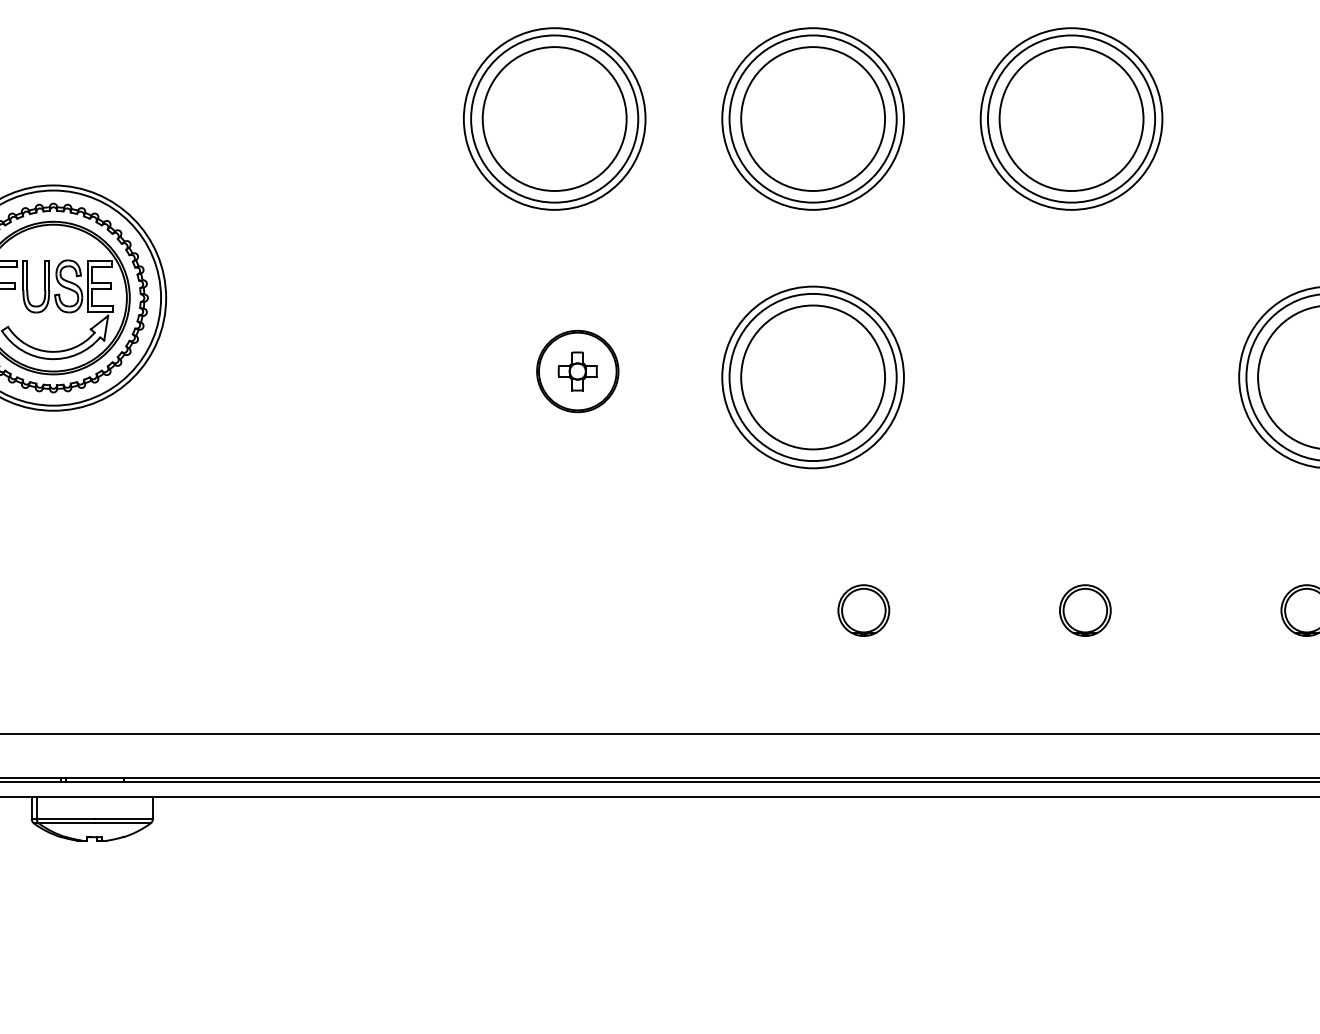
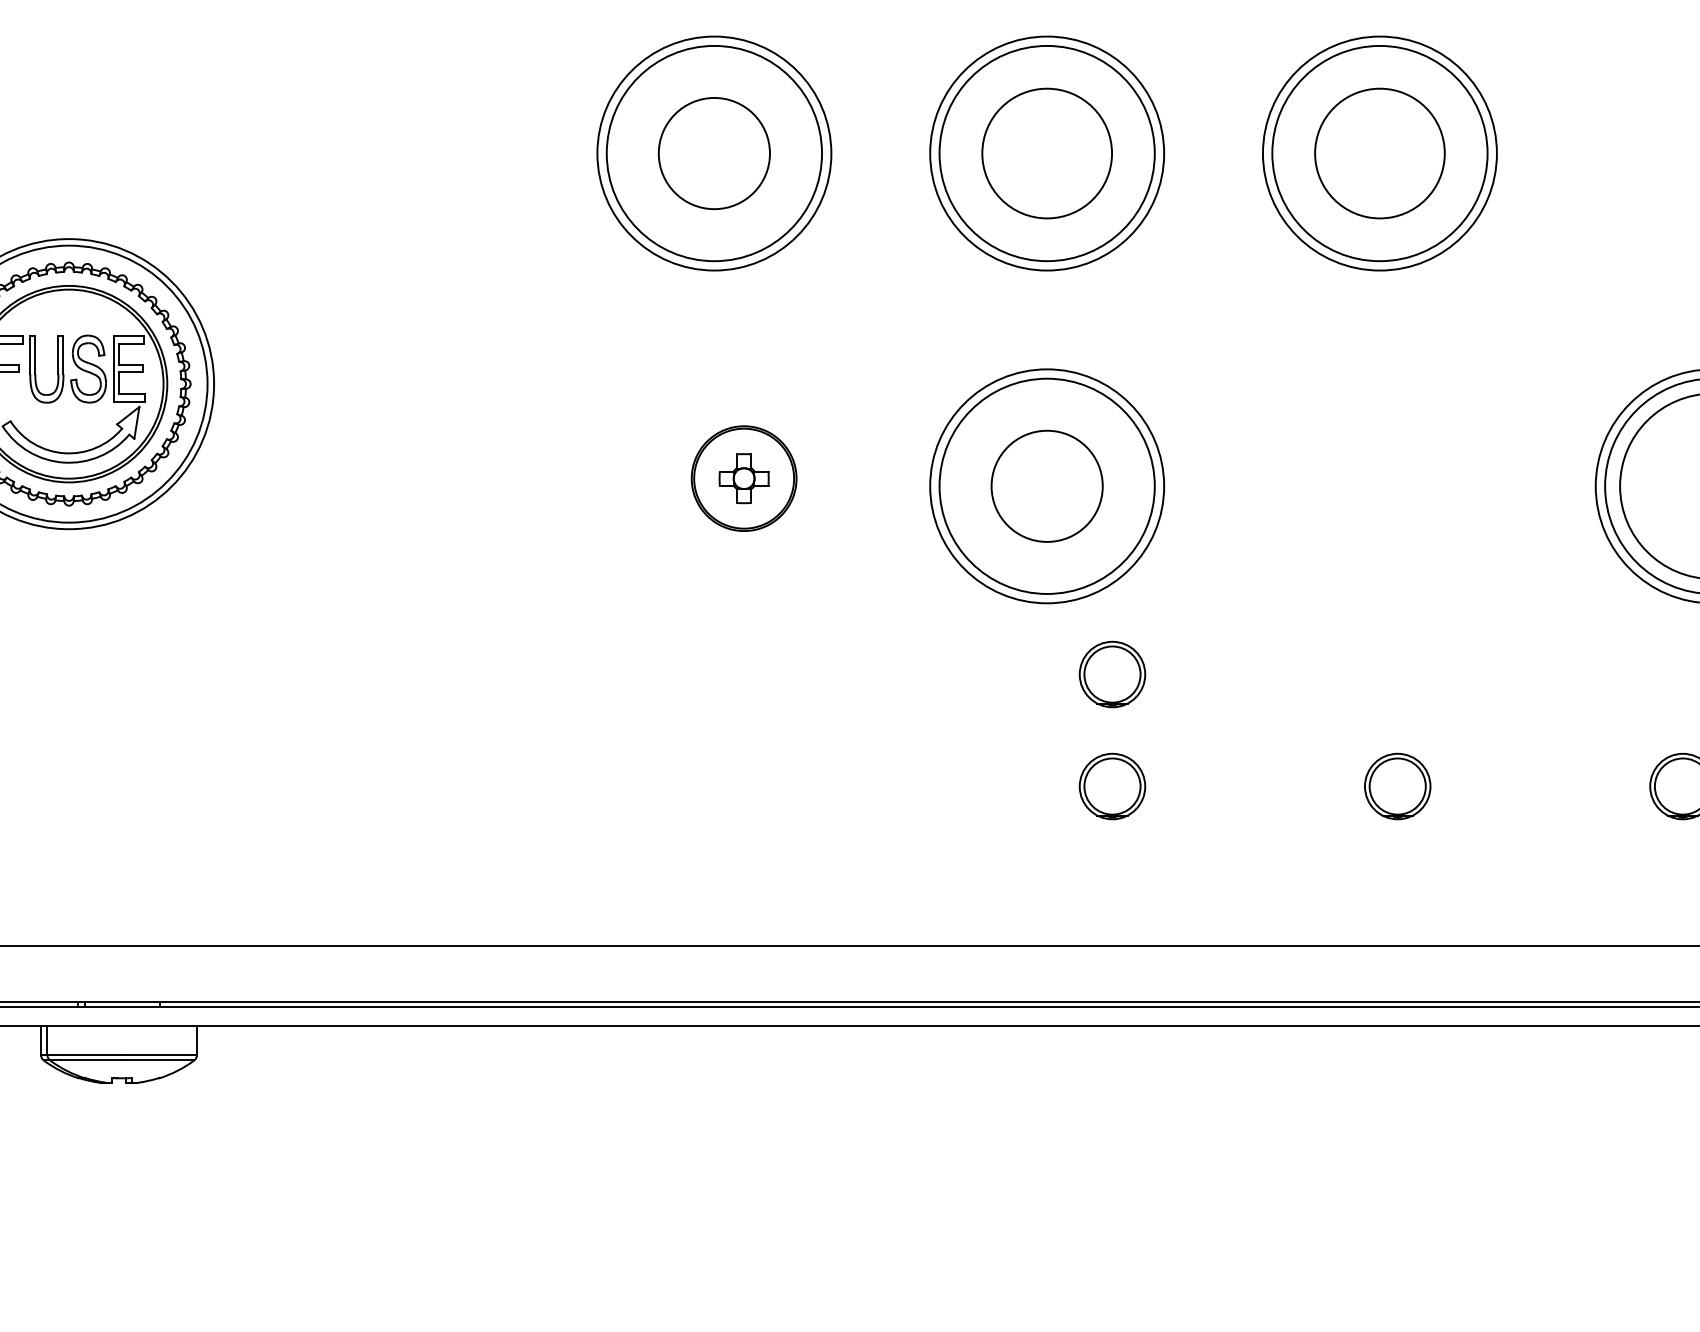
circle: (554, 118) -> (714, 153), size x0.6
circle: (812, 118) -> (1046, 153), size x0.7
circle: (1071, 118) -> (1379, 153), size x0.7
circle: (812, 376) -> (1046, 485), size x0.6
part: (863, 523) -> (1112, 674), added

